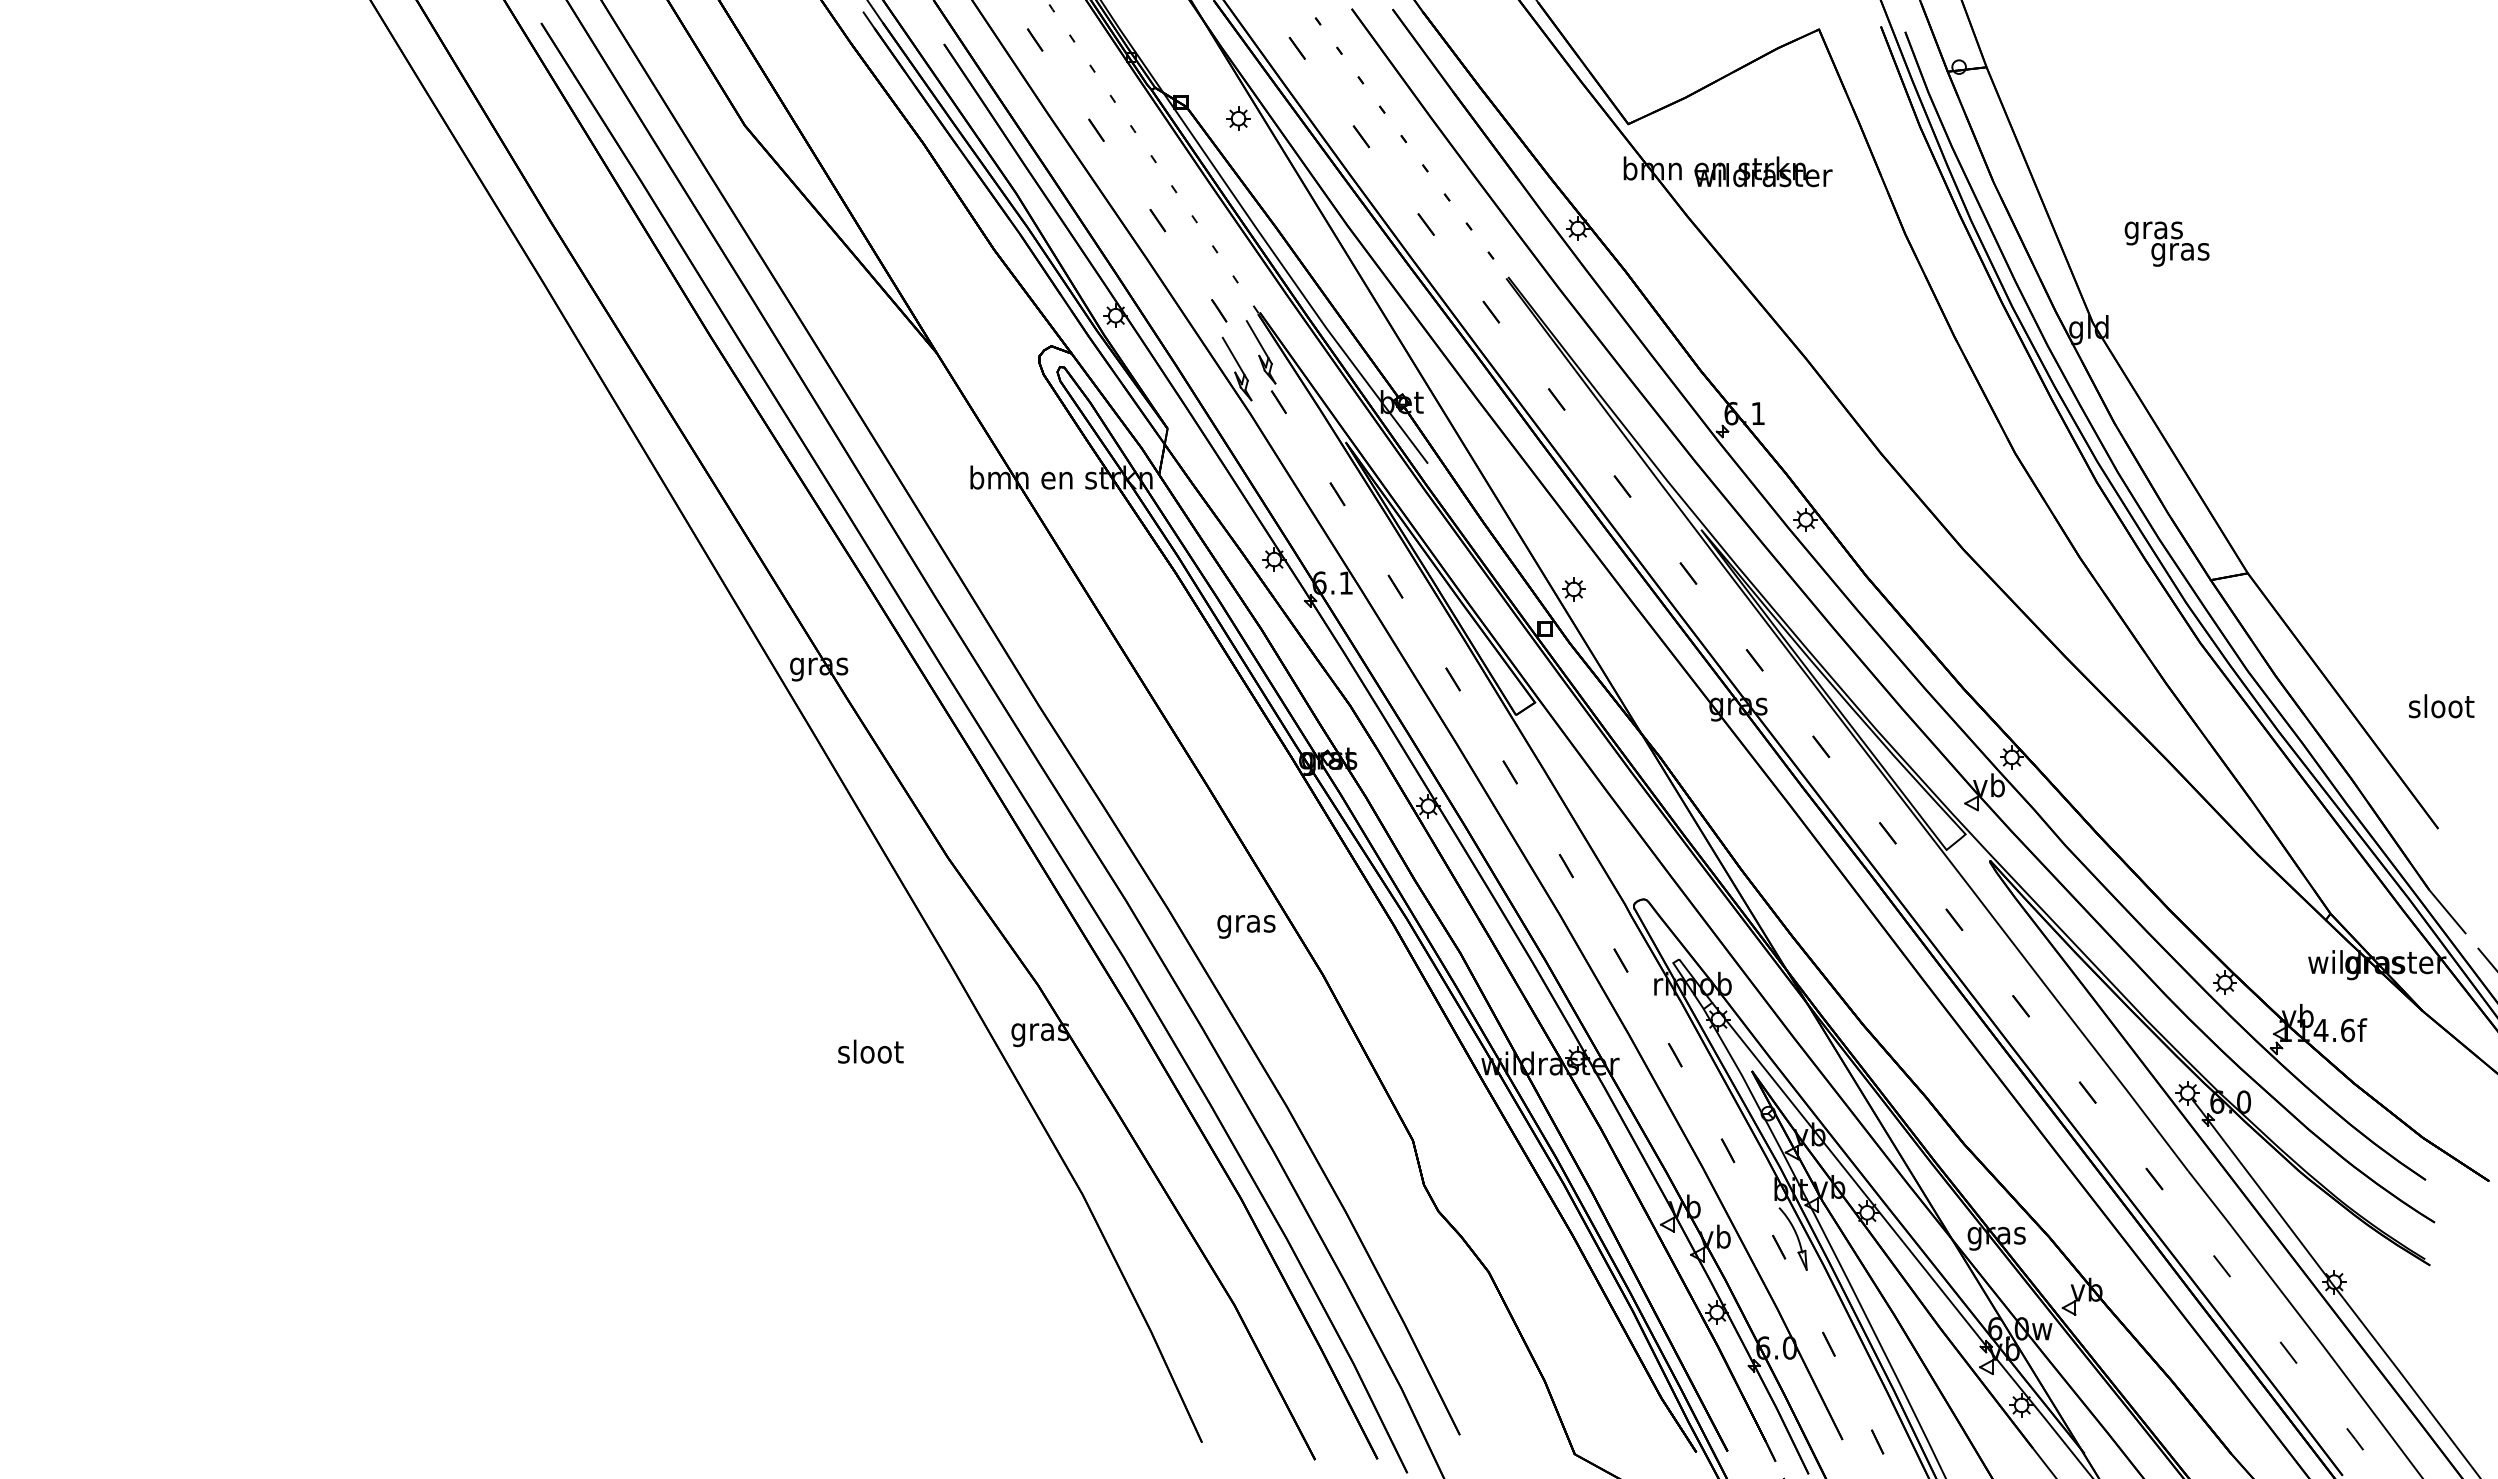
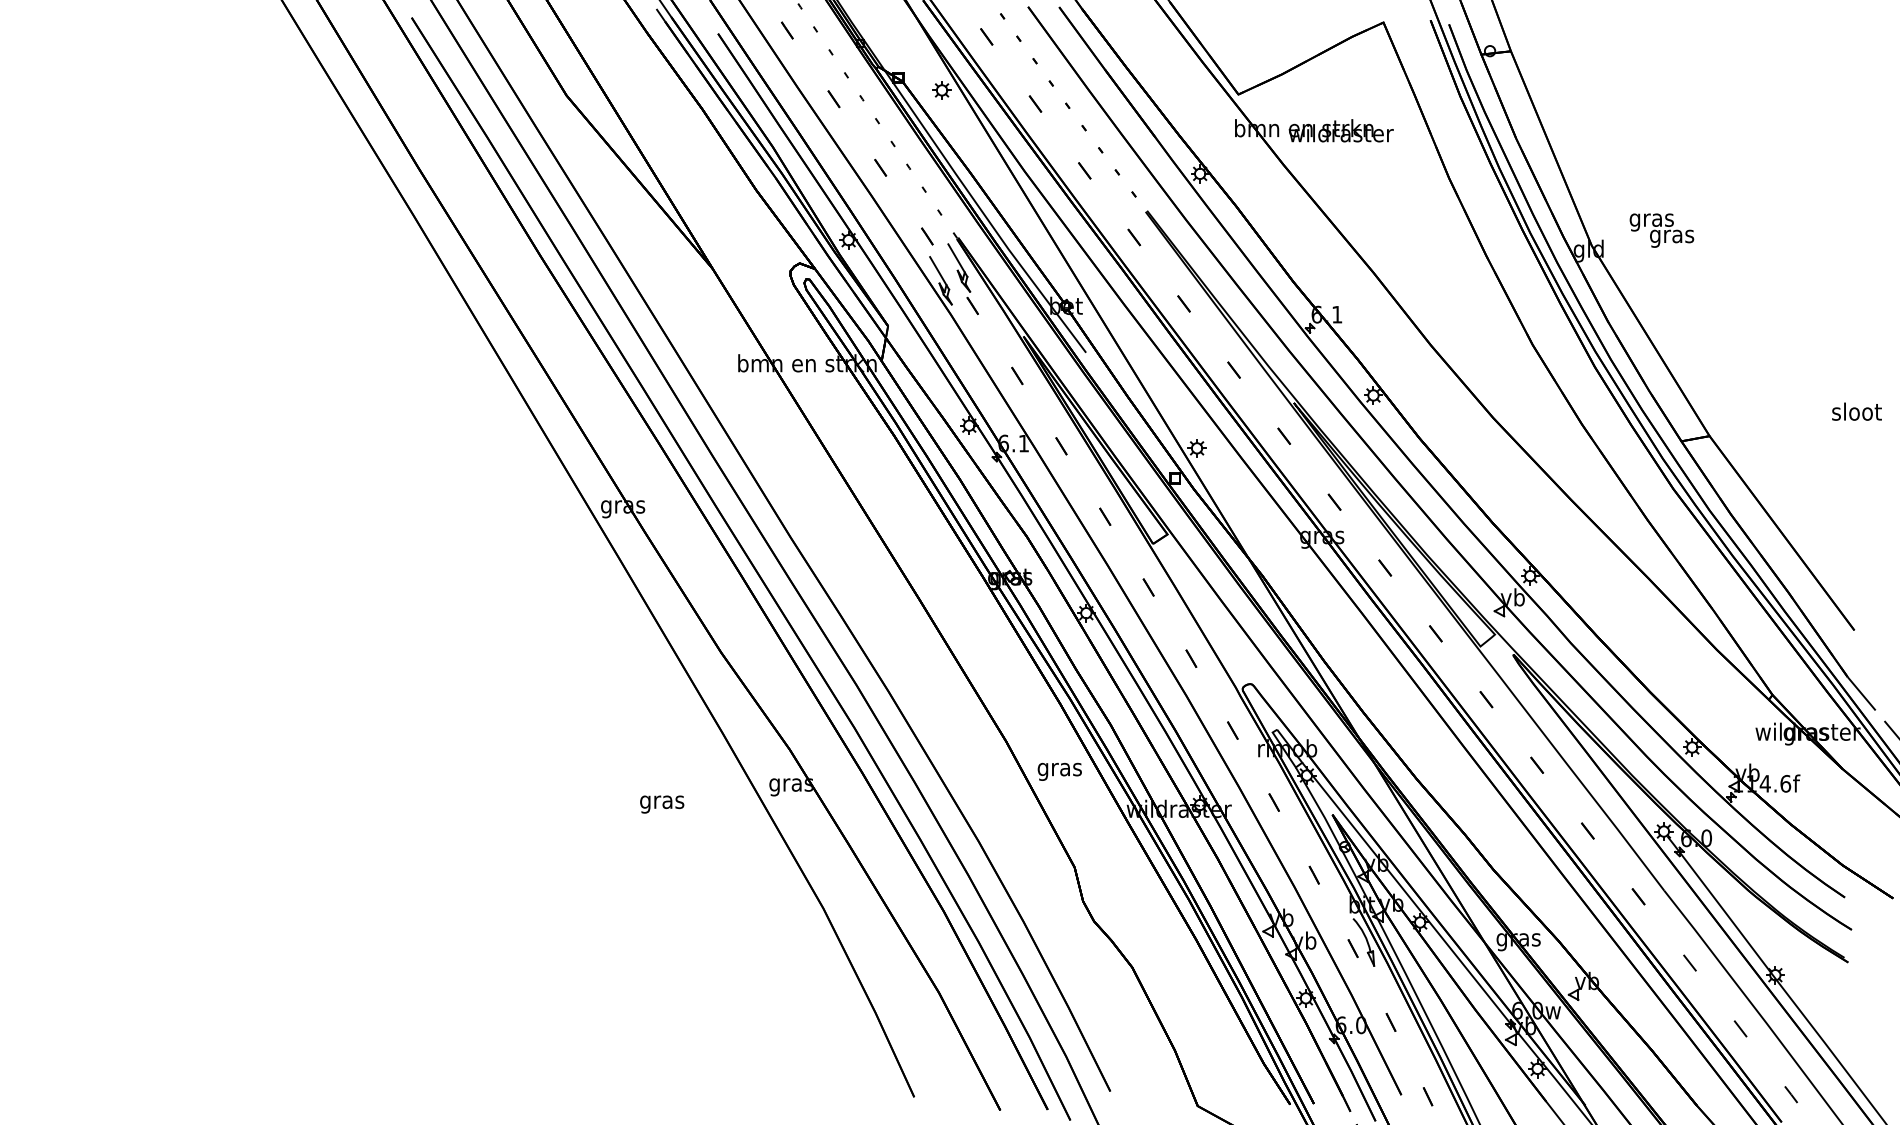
text: (2166, 243) -> (1661, 230), moved
text: (2441, 706) -> (1856, 411), moved
text: (1246, 926) -> (1059, 771), moved
text: (870, 1054) -> (662, 802), sloot -> gras

